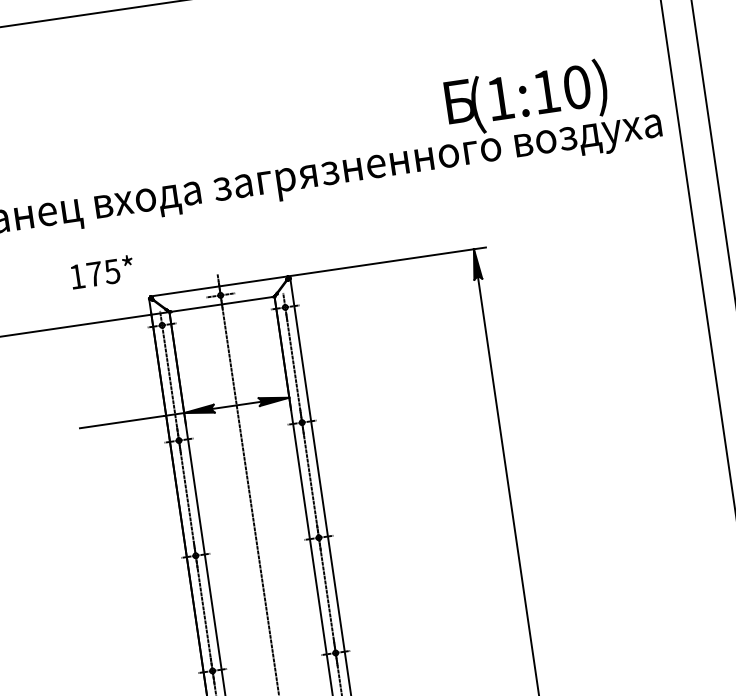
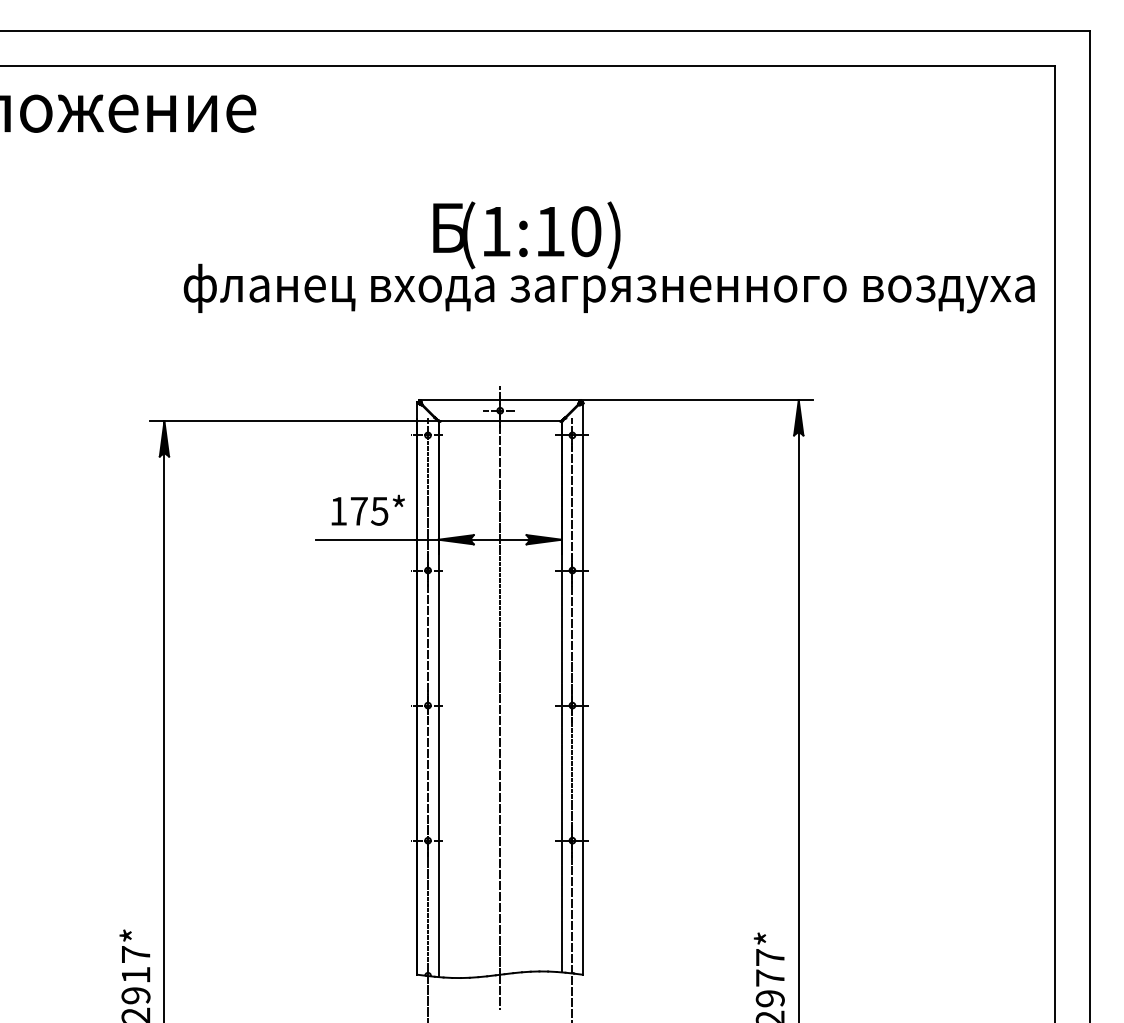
text: (526, 98) -> (526, 235), moved
text: (101, 271) -> (367, 509), moved

